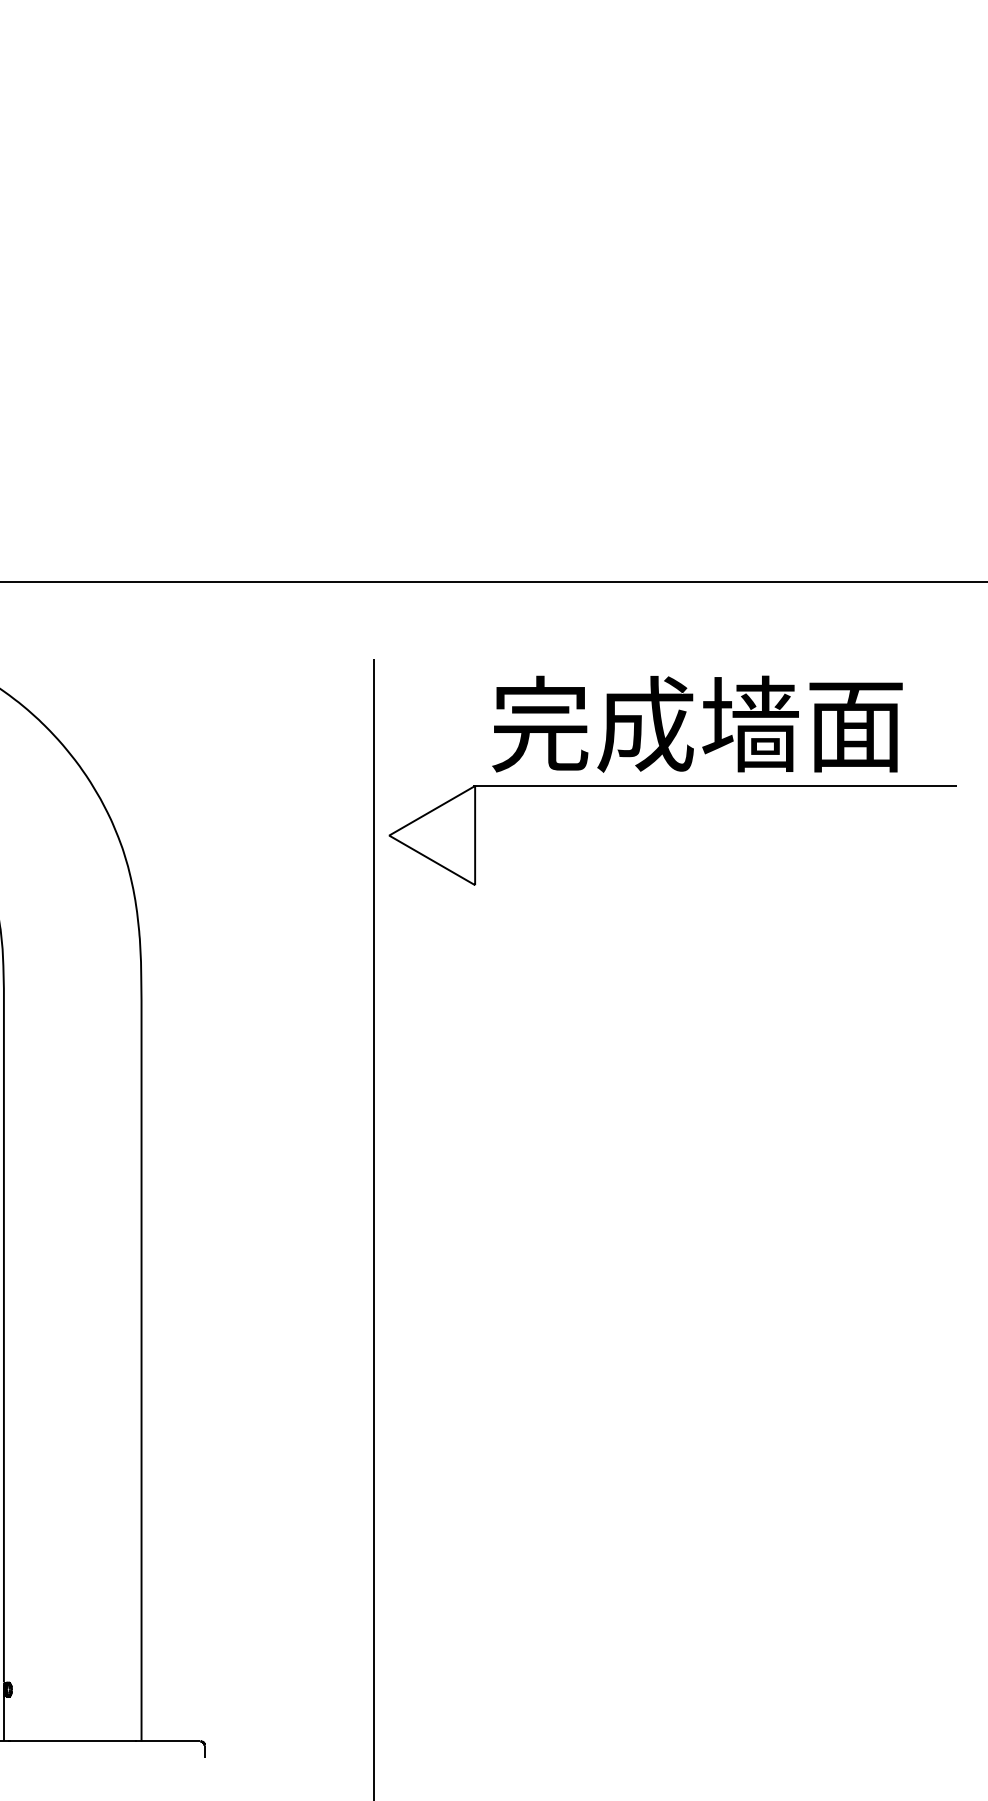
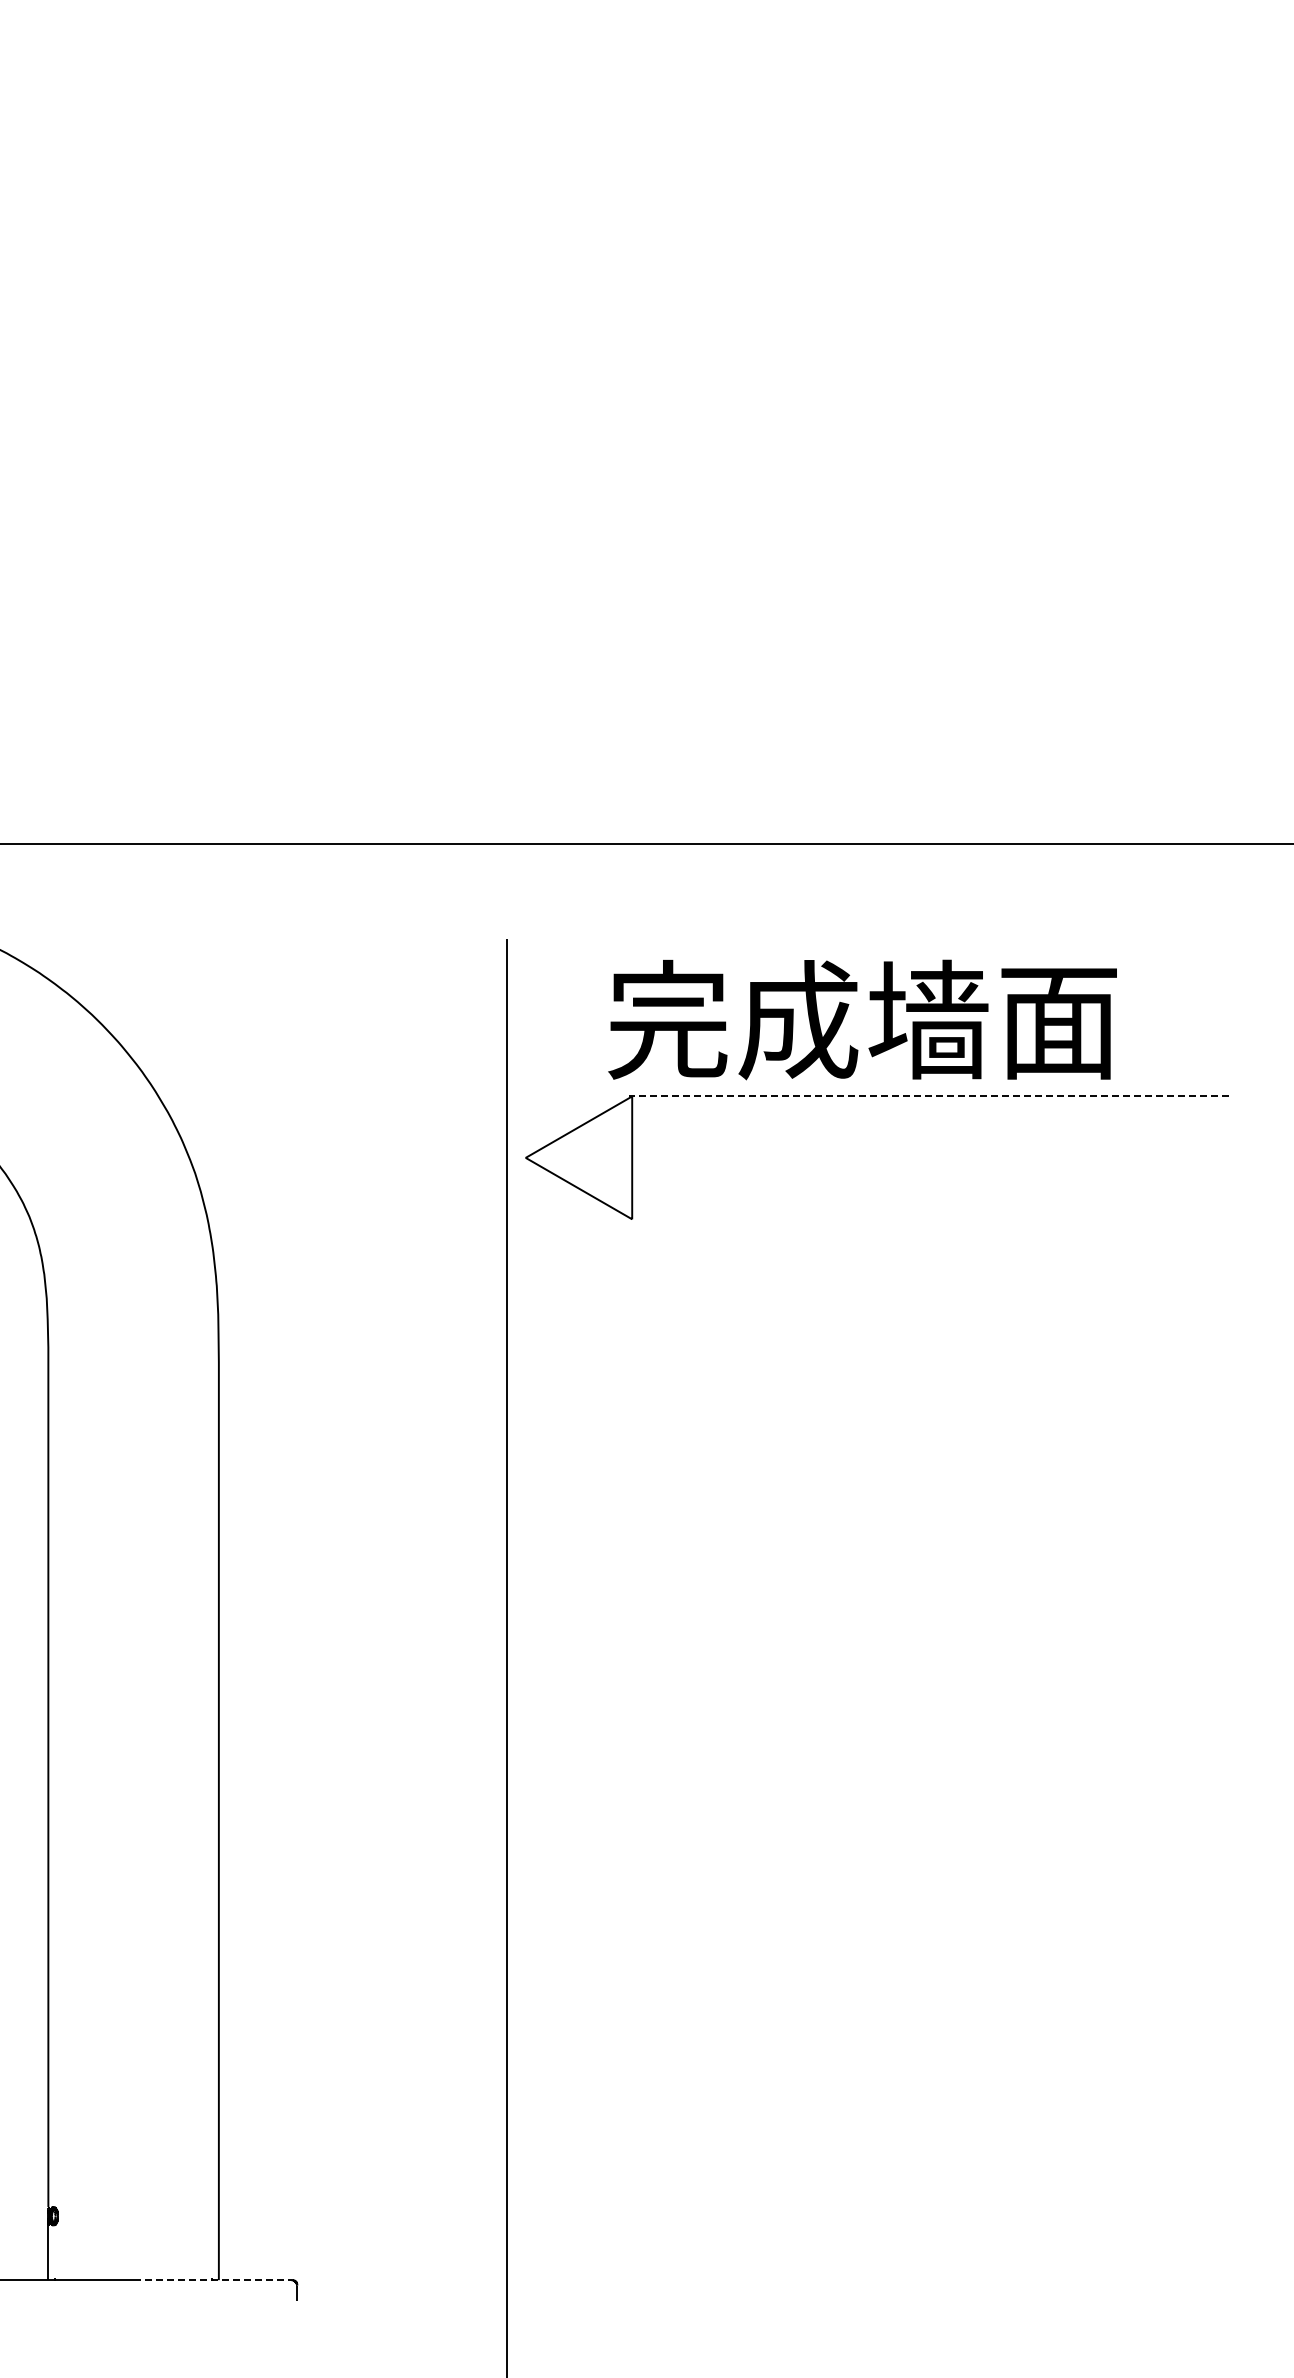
text: (697, 723) -> (862, 1019), moved
line: (715, 786) -> (929, 1096), solid -> dashed
line: (137, 1741) -> (213, 2280), solid -> dashed

